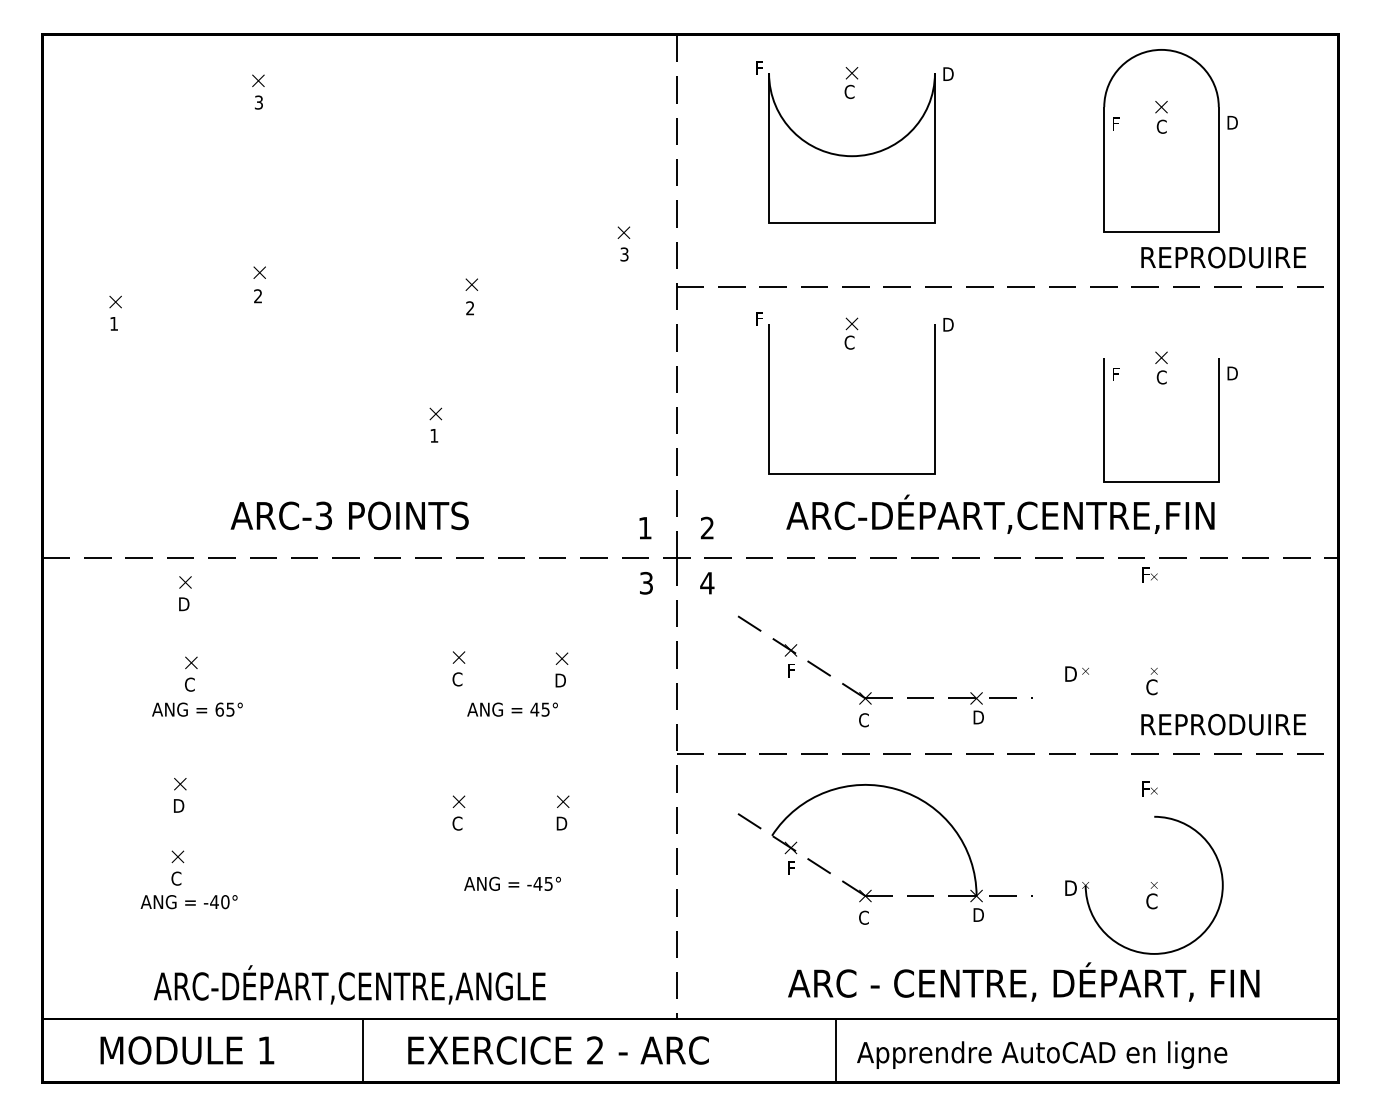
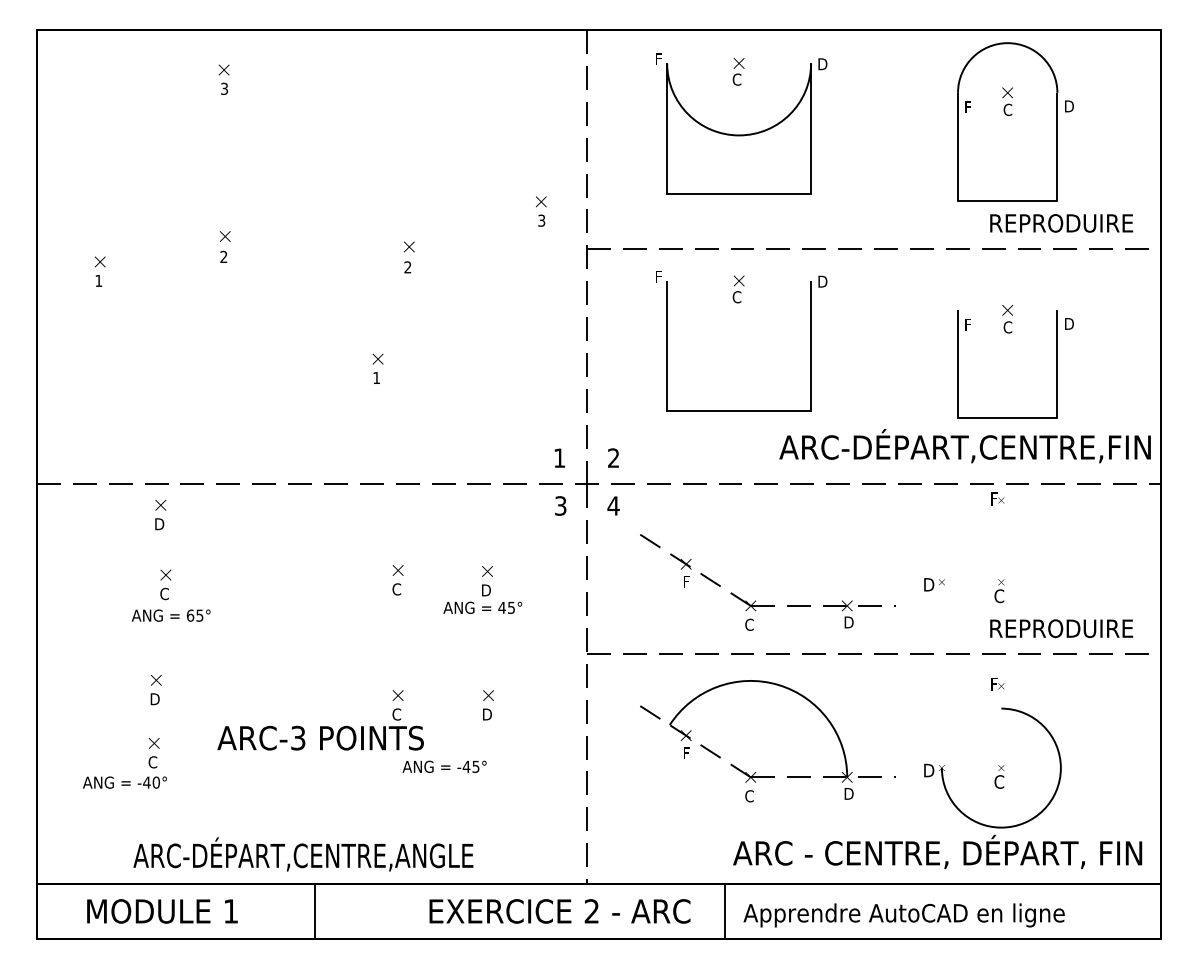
text: (1000, 513) -> (965, 445), moved
text: (349, 515) -> (320, 737), moved
text: (512, 709) -> (482, 607), moved
text: (188, 902) -> (124, 782), moved
text: (1023, 981) -> (937, 851), moved
text: (558, 1050) -> (559, 911), moved

